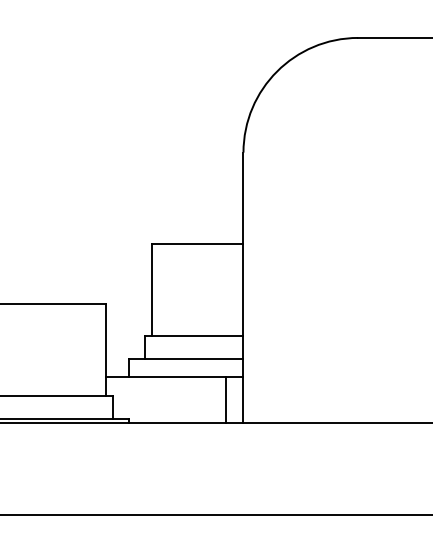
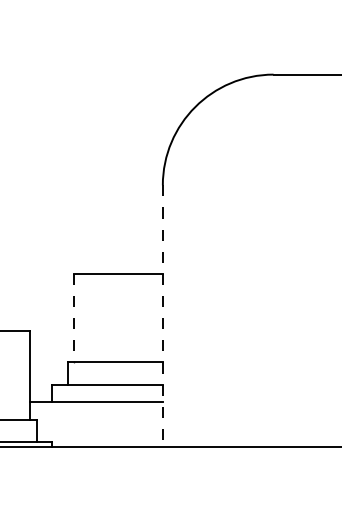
line: (243, 288) -> (162, 316), solid -> dashed
line: (151, 290) -> (74, 318), solid -> dashed
line: (226, 400) -> (146, 424), removed

